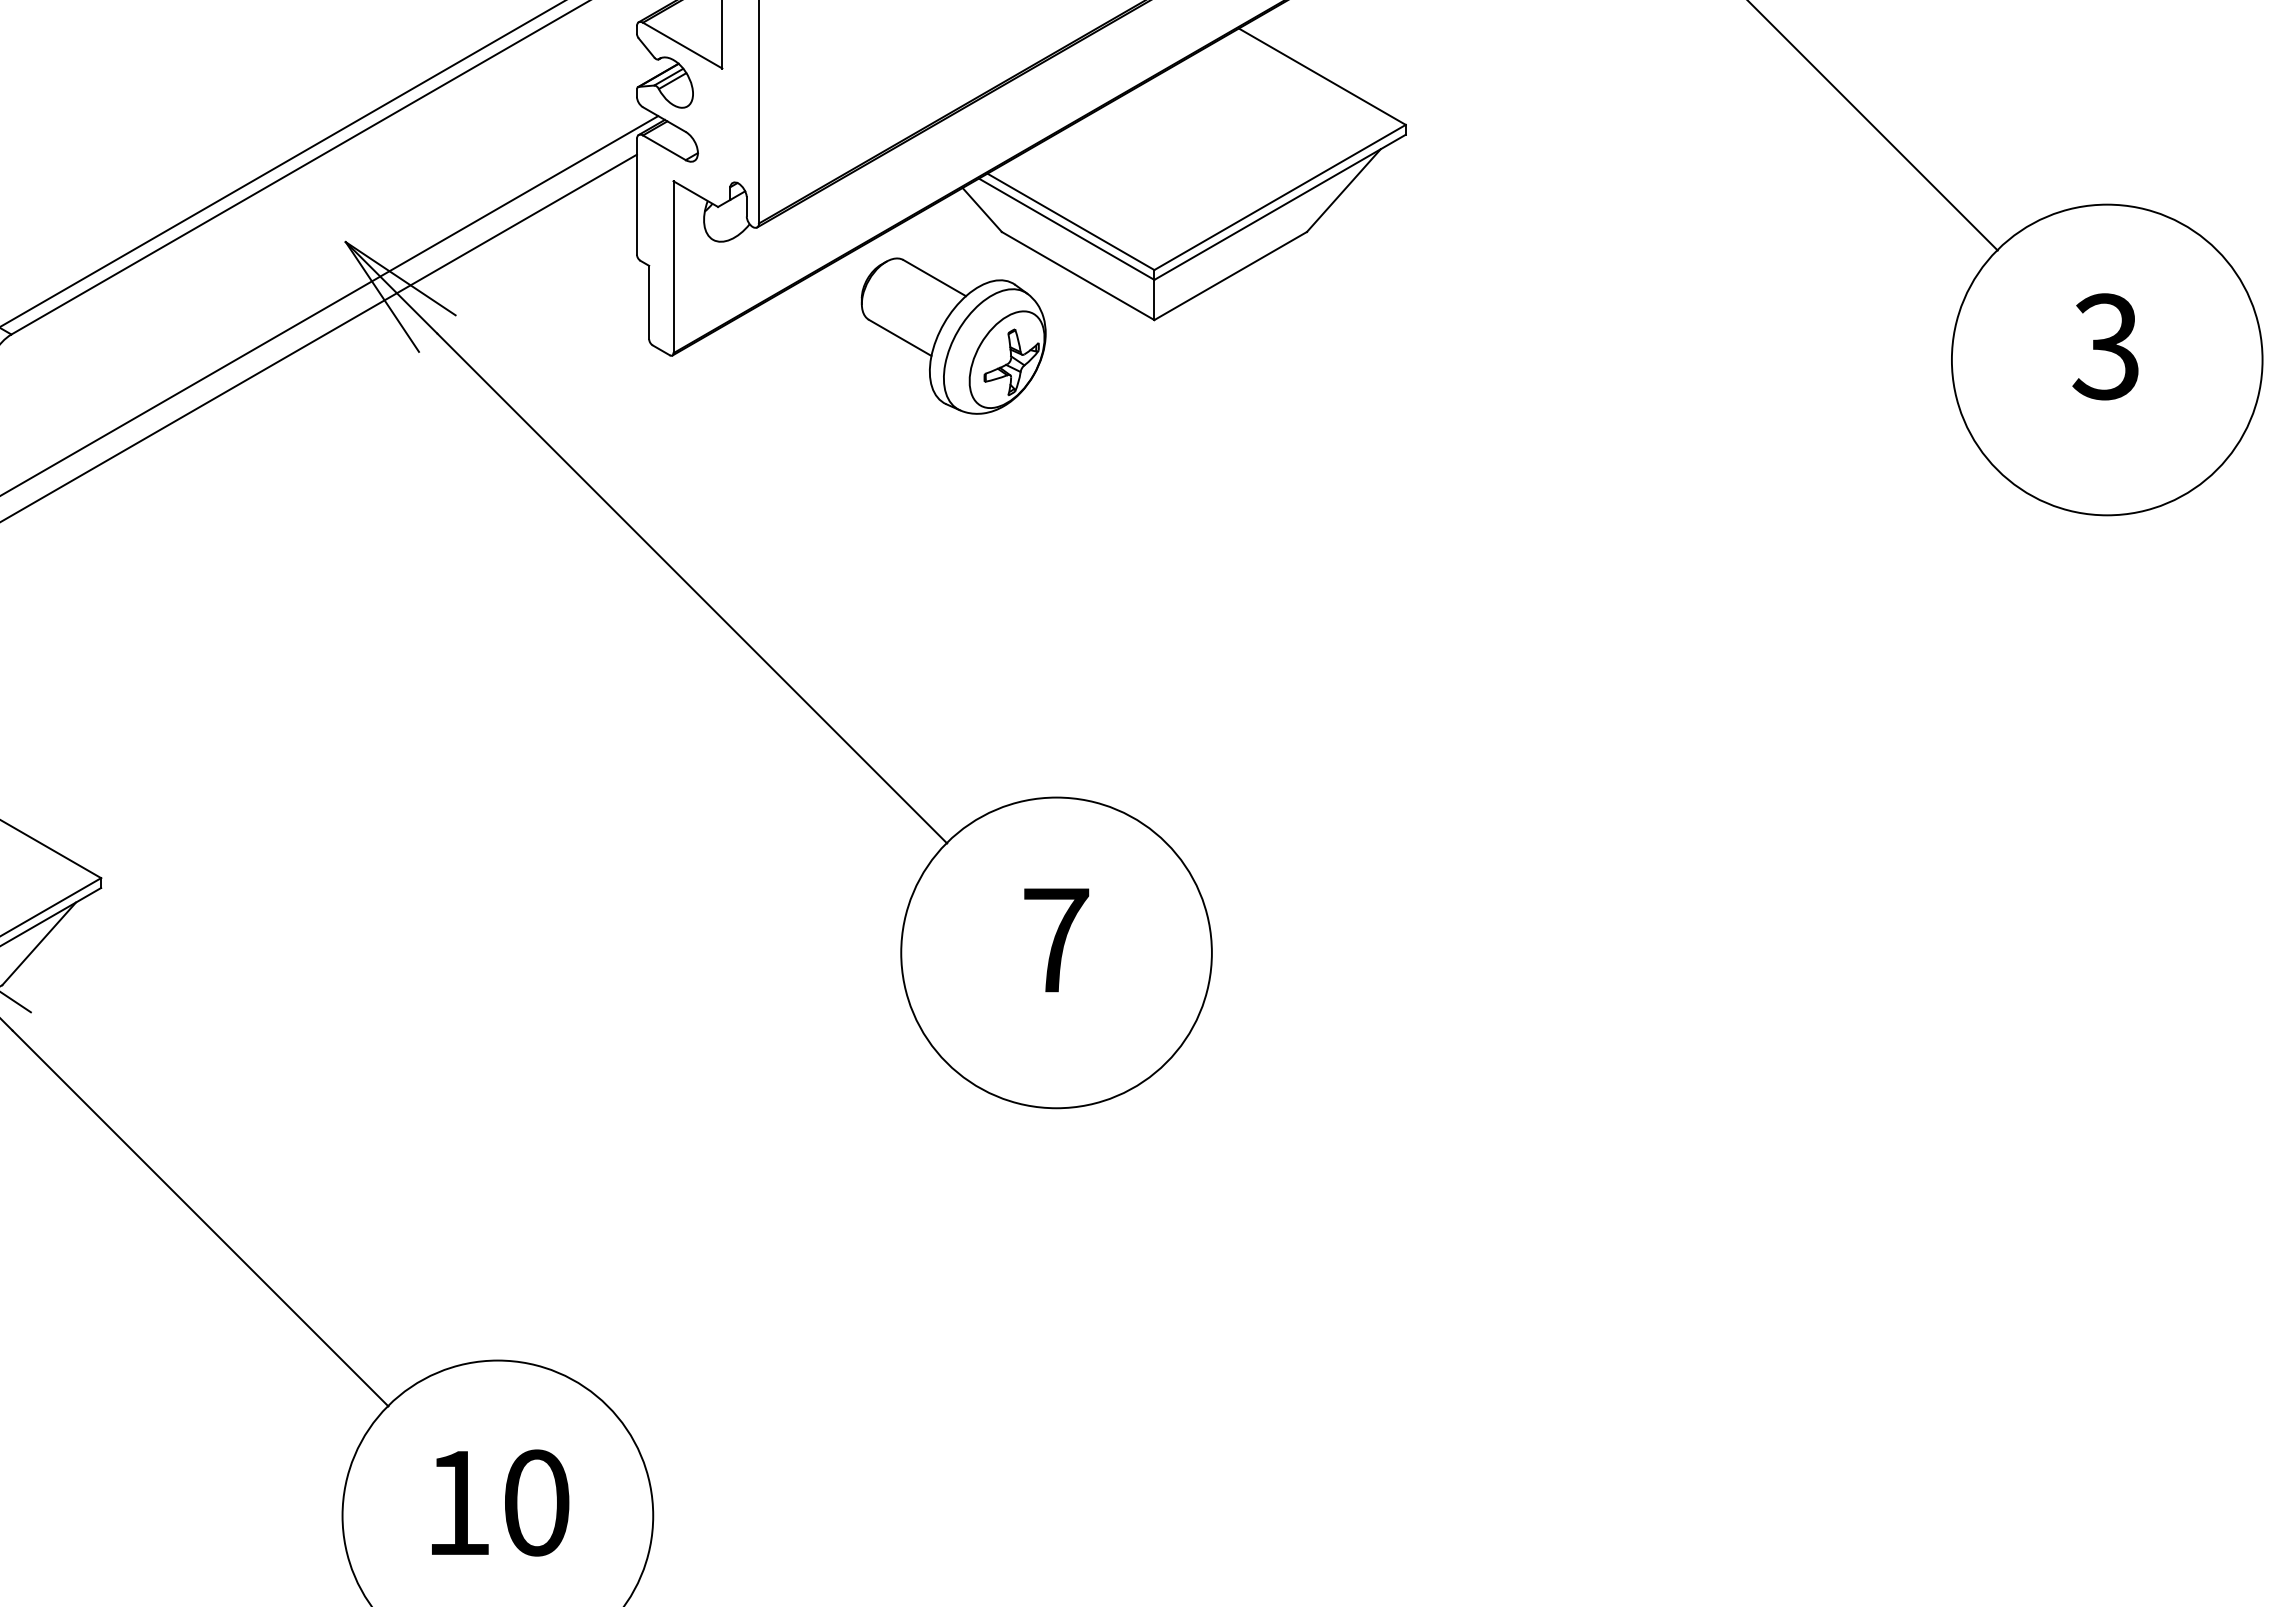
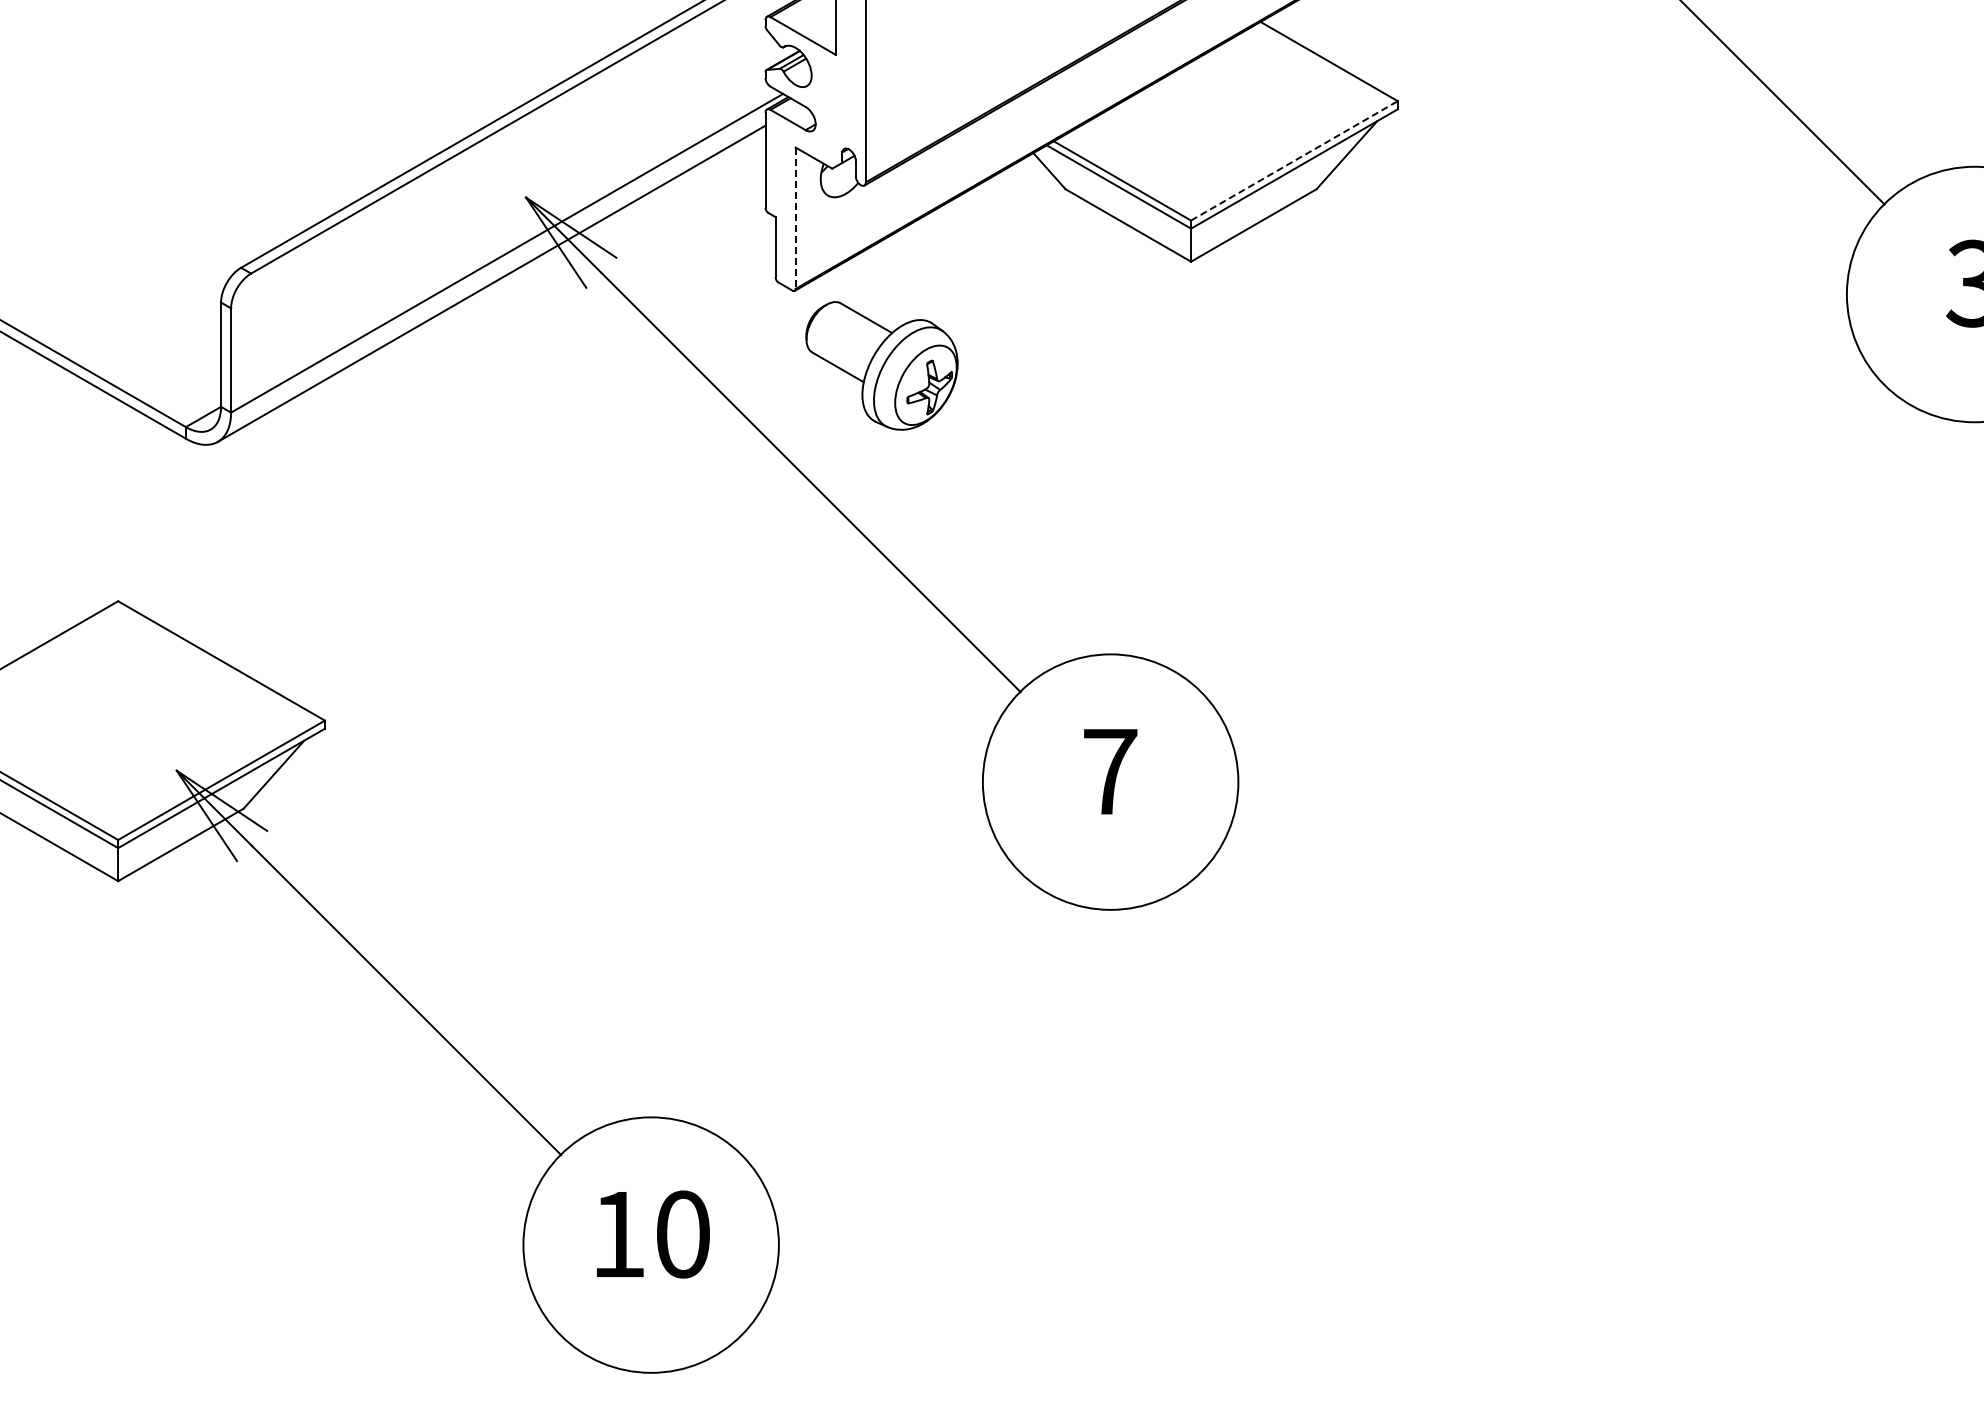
line: (1280, 197) -> (1294, 160), solid -> dashed
line: (673, 267) -> (795, 218), solid -> dashed
part: (953, 335) -> (881, 365), moved

